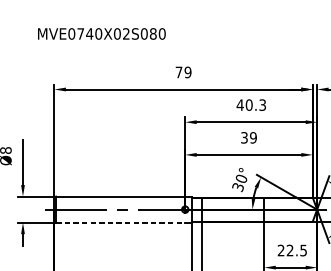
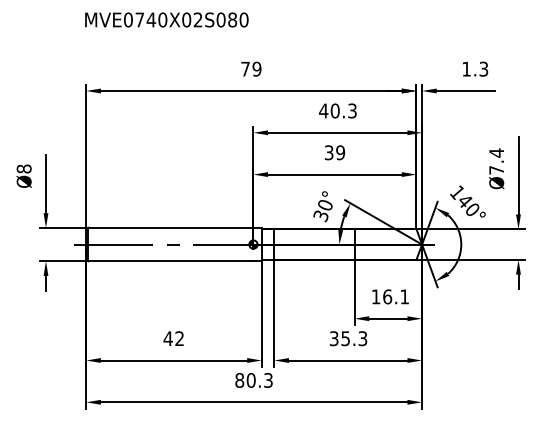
text: (101, 33) -> (166, 19), moved
line: (120, 222) -> (170, 261), dashed -> solid
text: (291, 250) -> (389, 296), 22.5 -> 16.1

